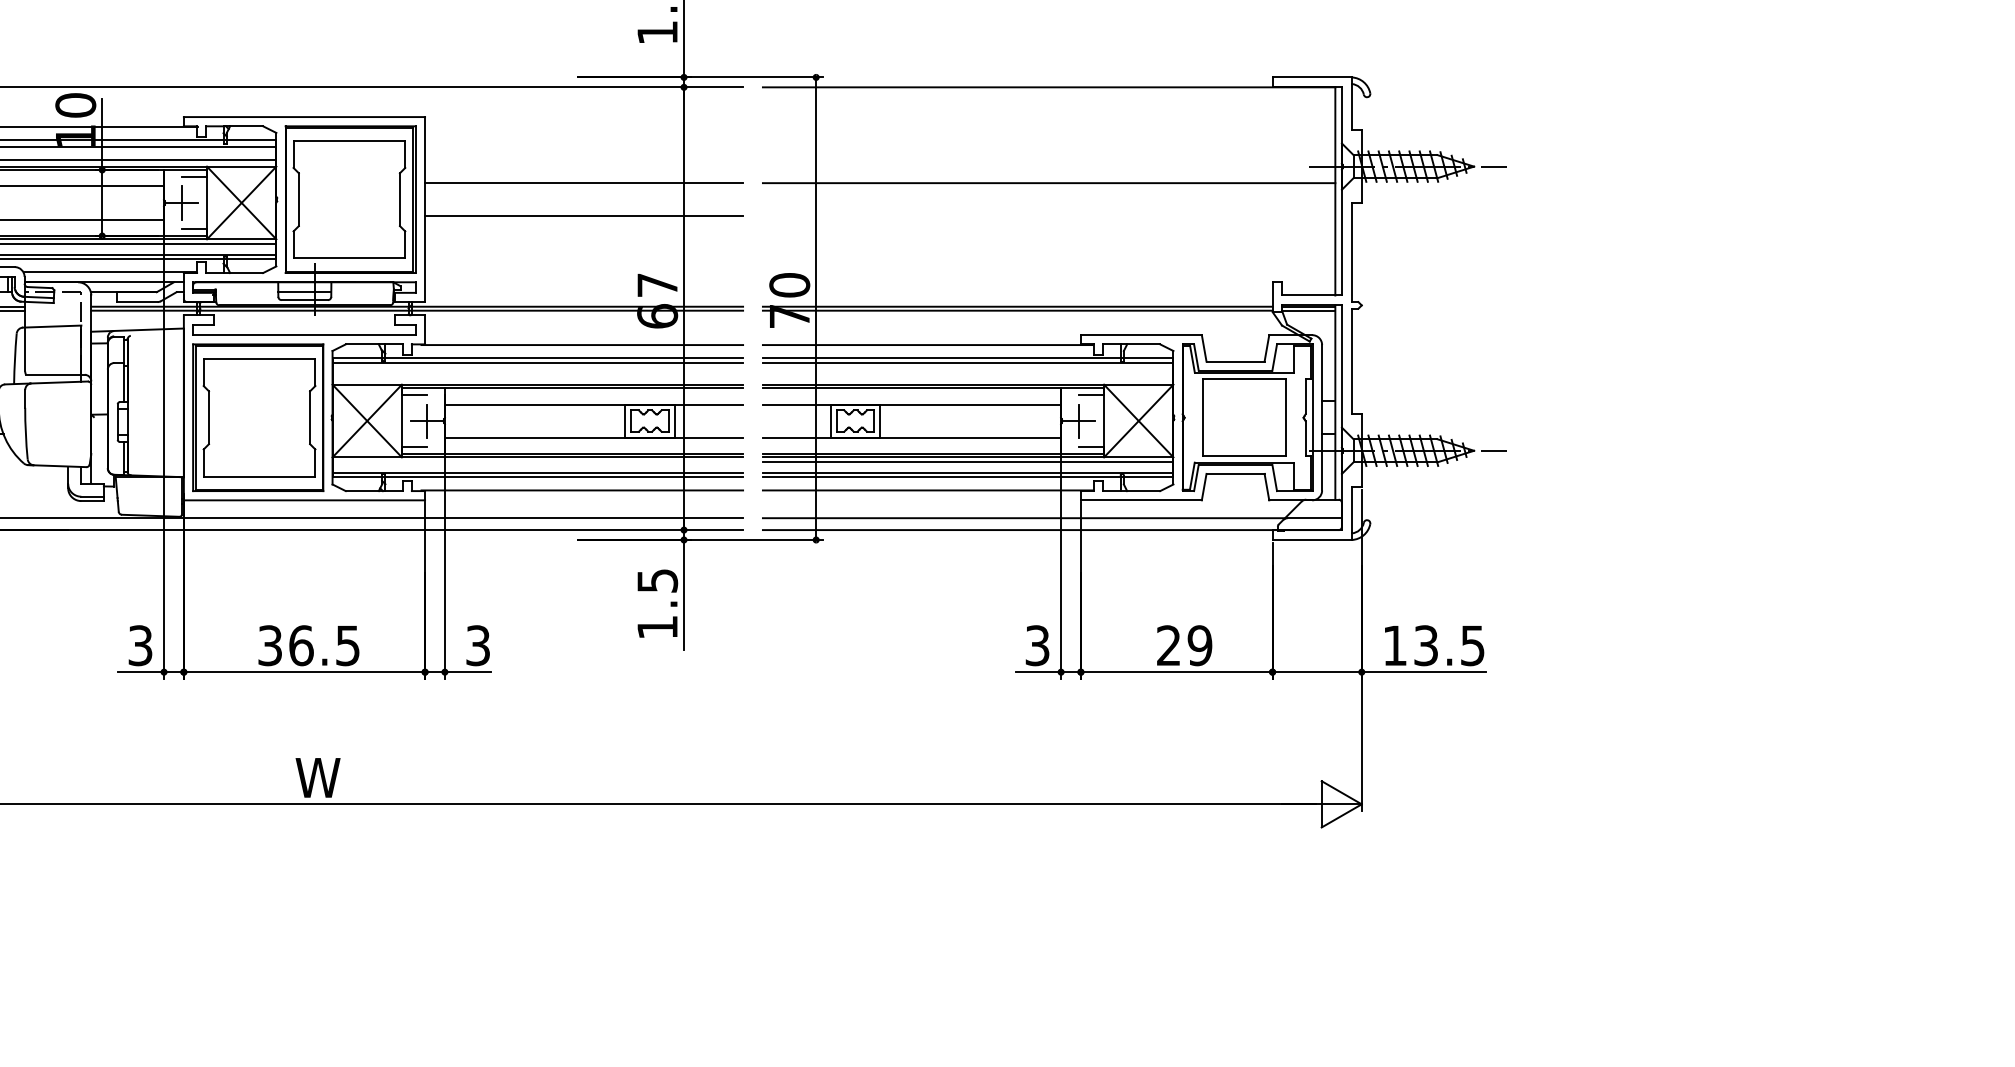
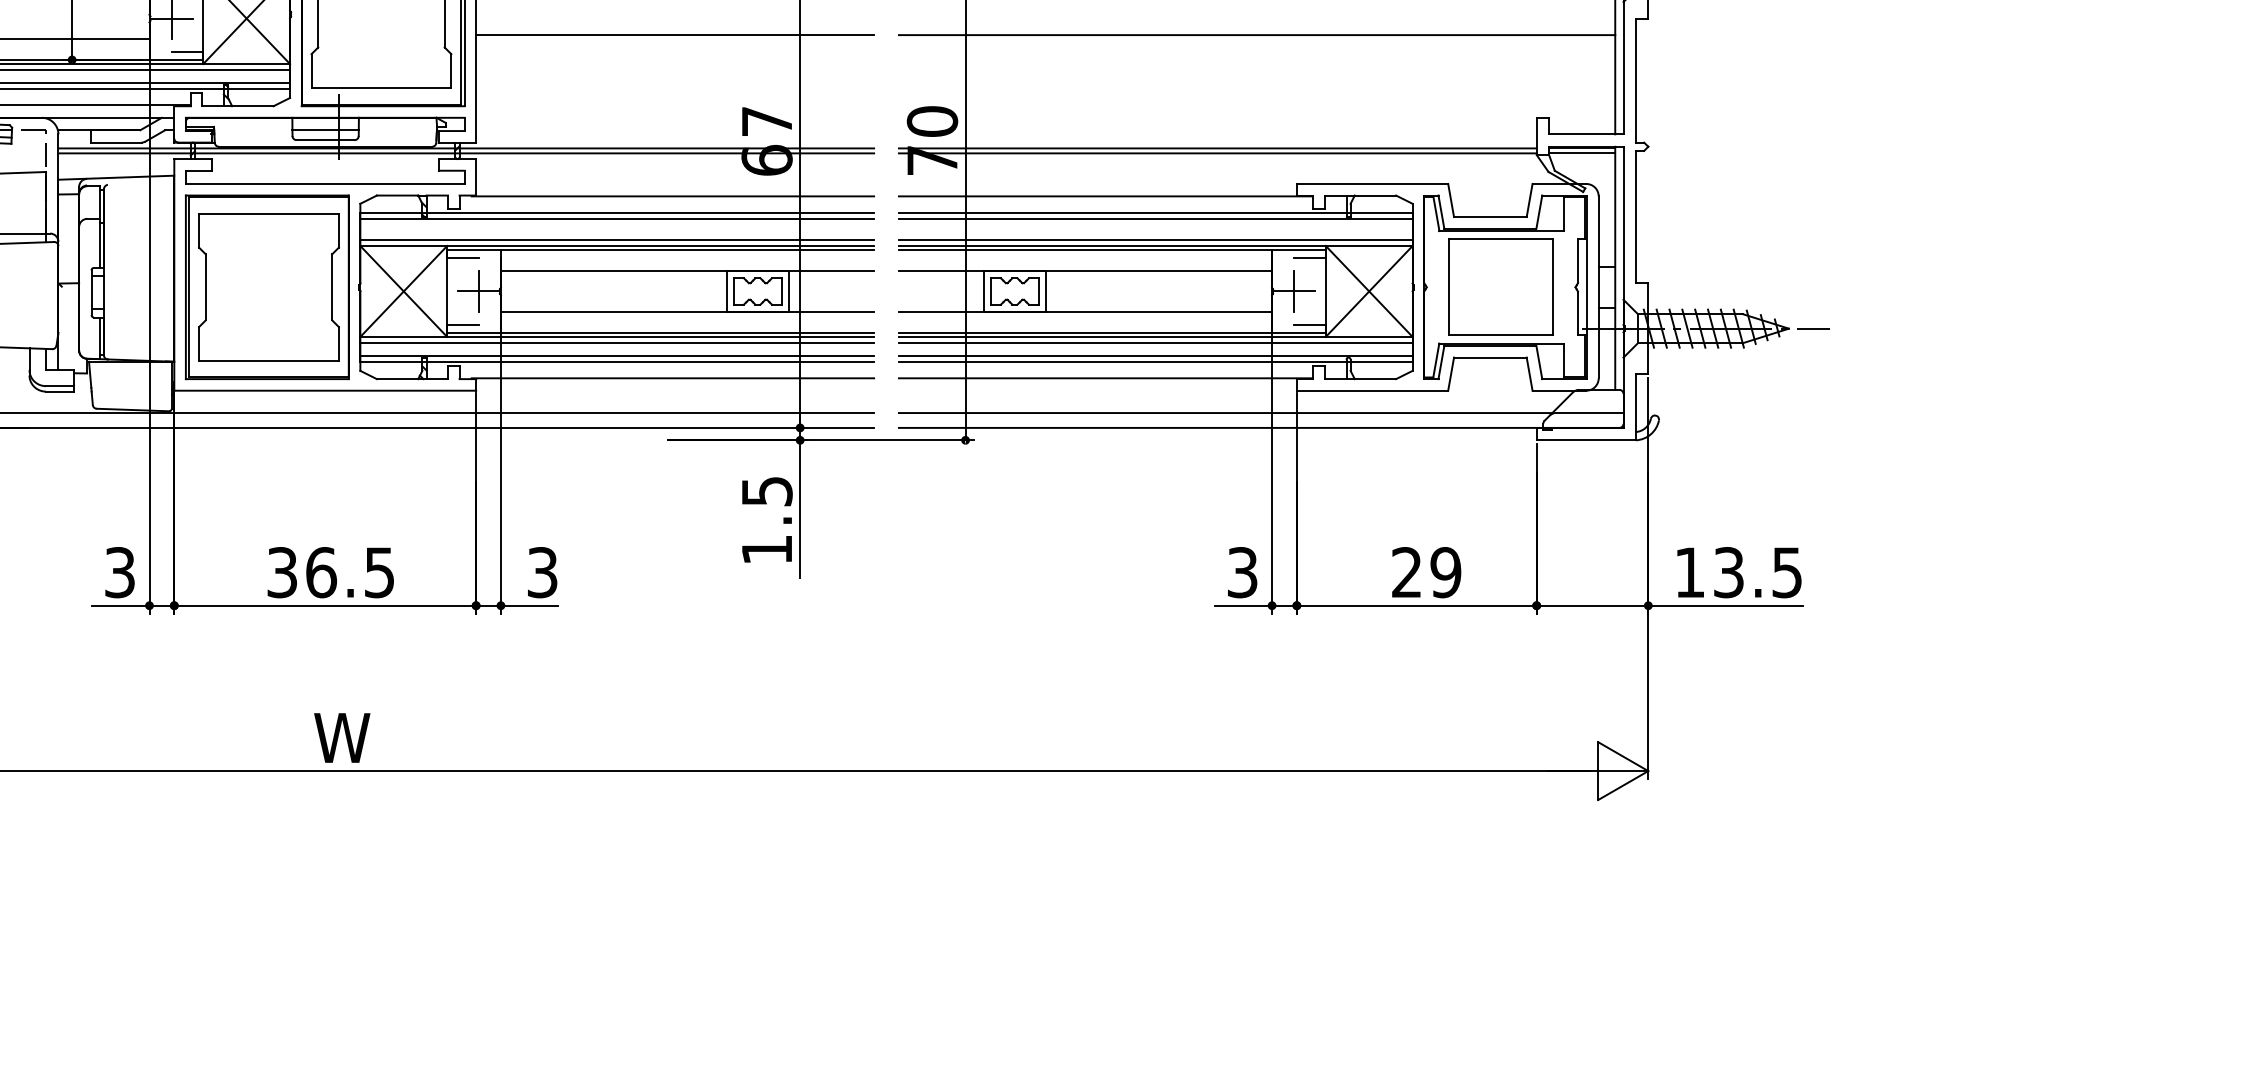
line: (1048, 216) -> (1256, 35), added
line: (537, 380) -> (616, 240), added
line: (967, 380) -> (1154, 240), added
line: (537, 462) -> (616, 343), added

